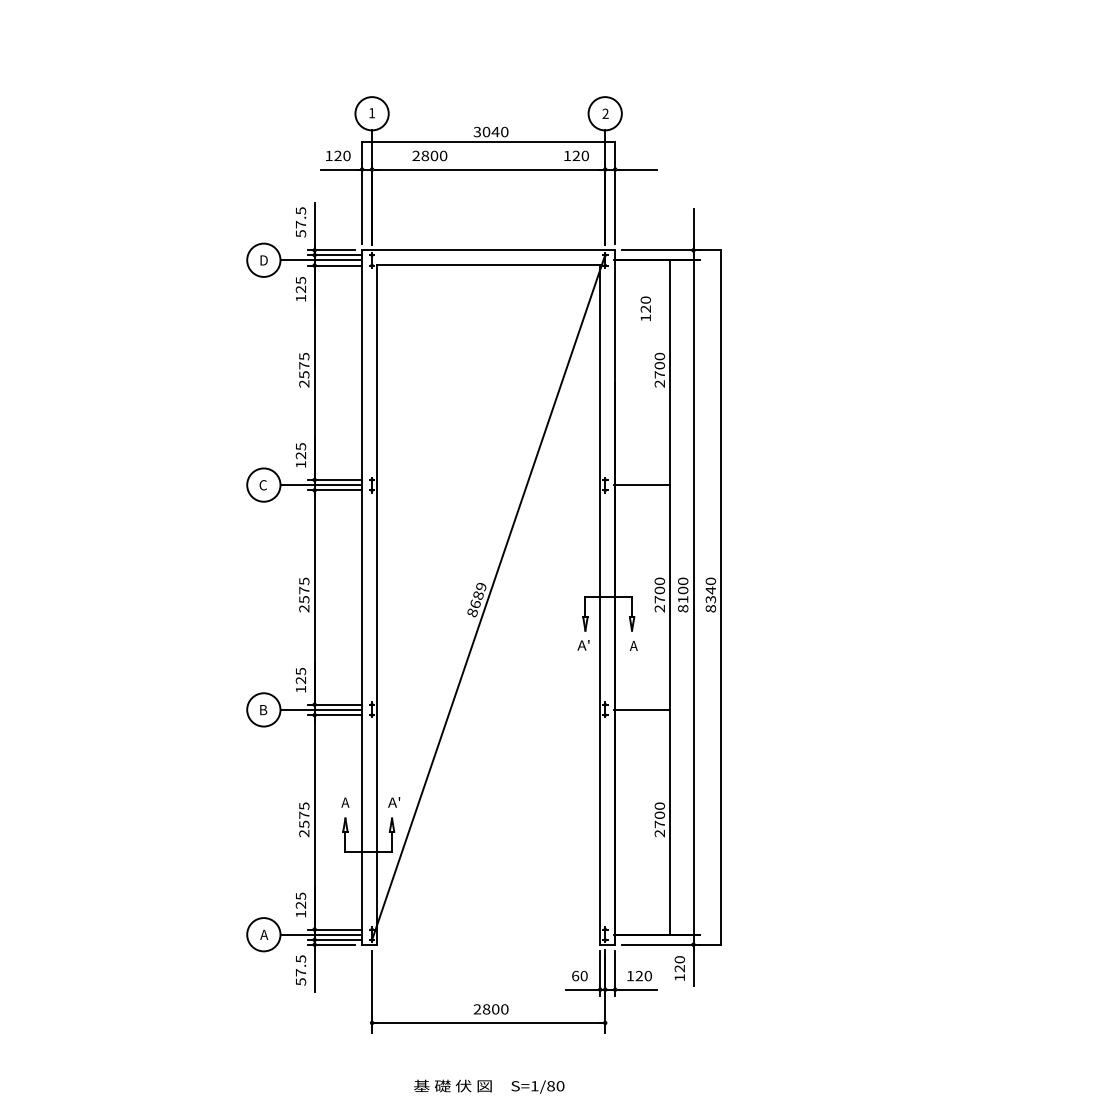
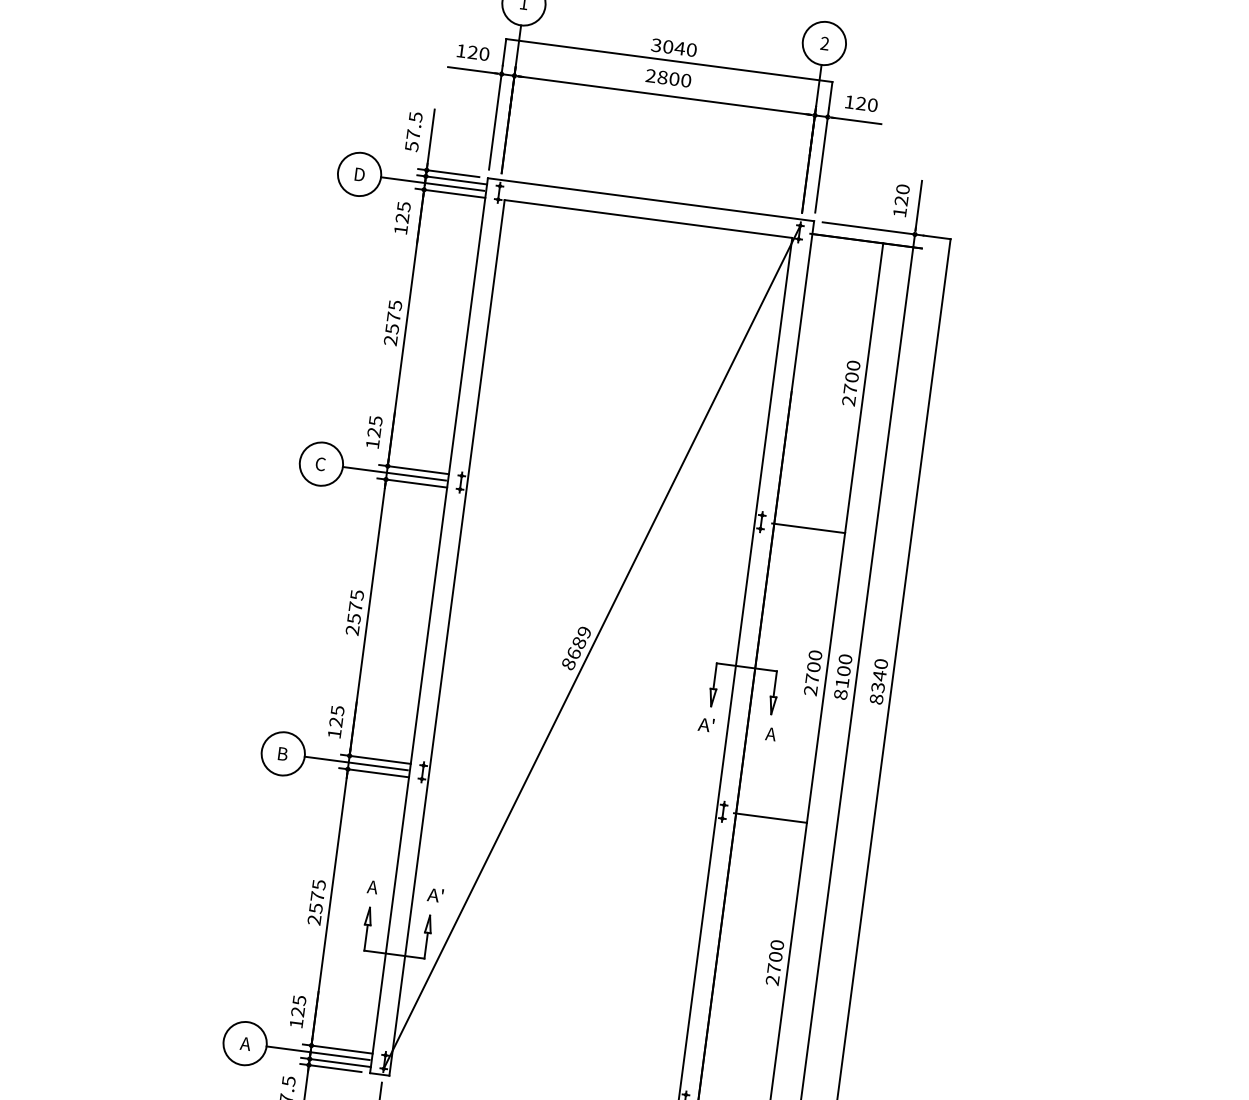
text: (429, 155) -> (668, 77), moved
text: (576, 155) -> (861, 103), moved
text: (645, 308) -> (901, 200), moved

